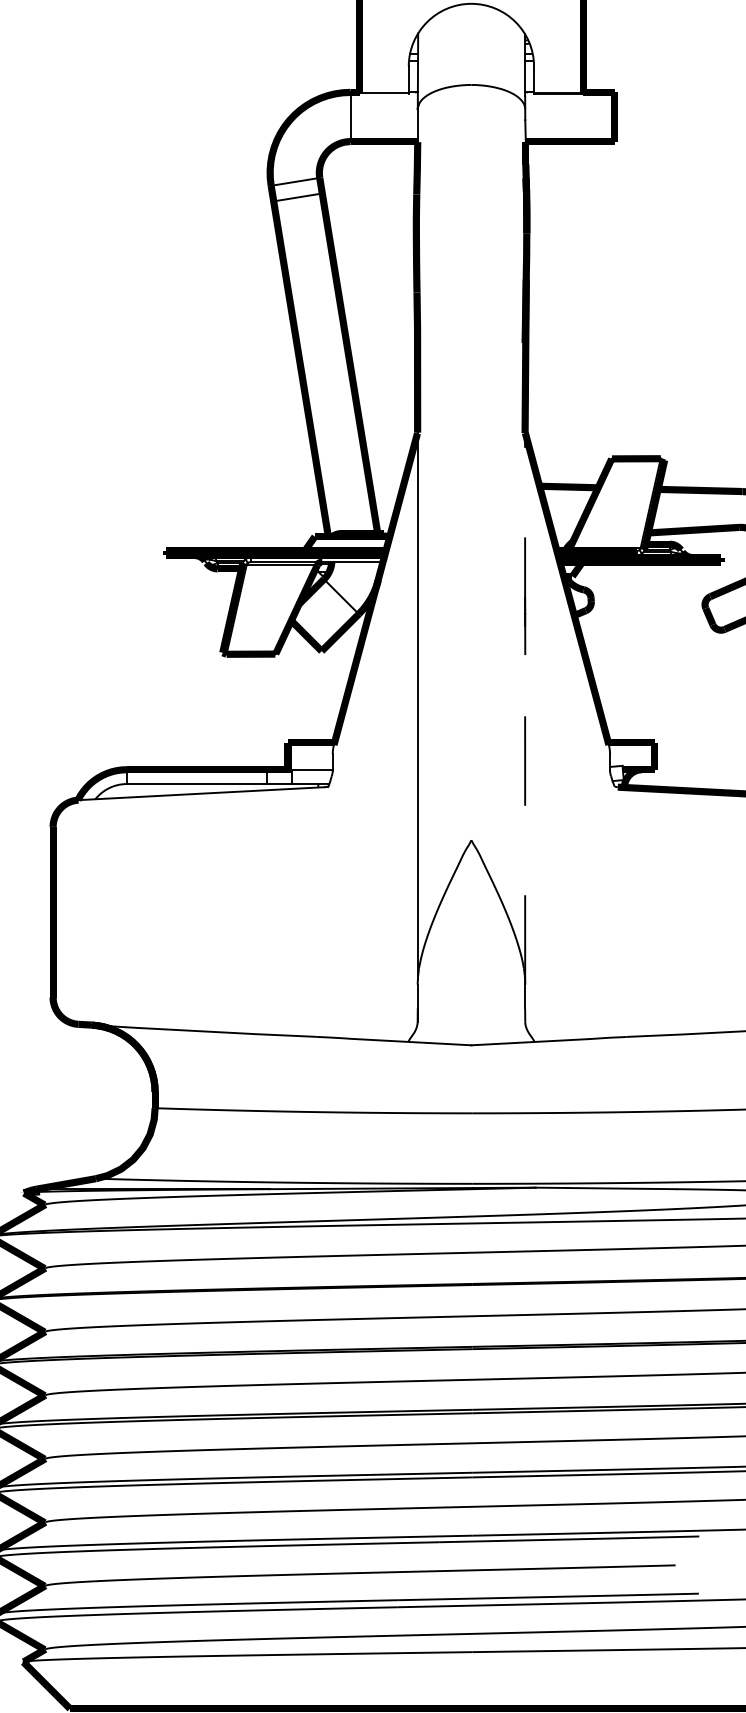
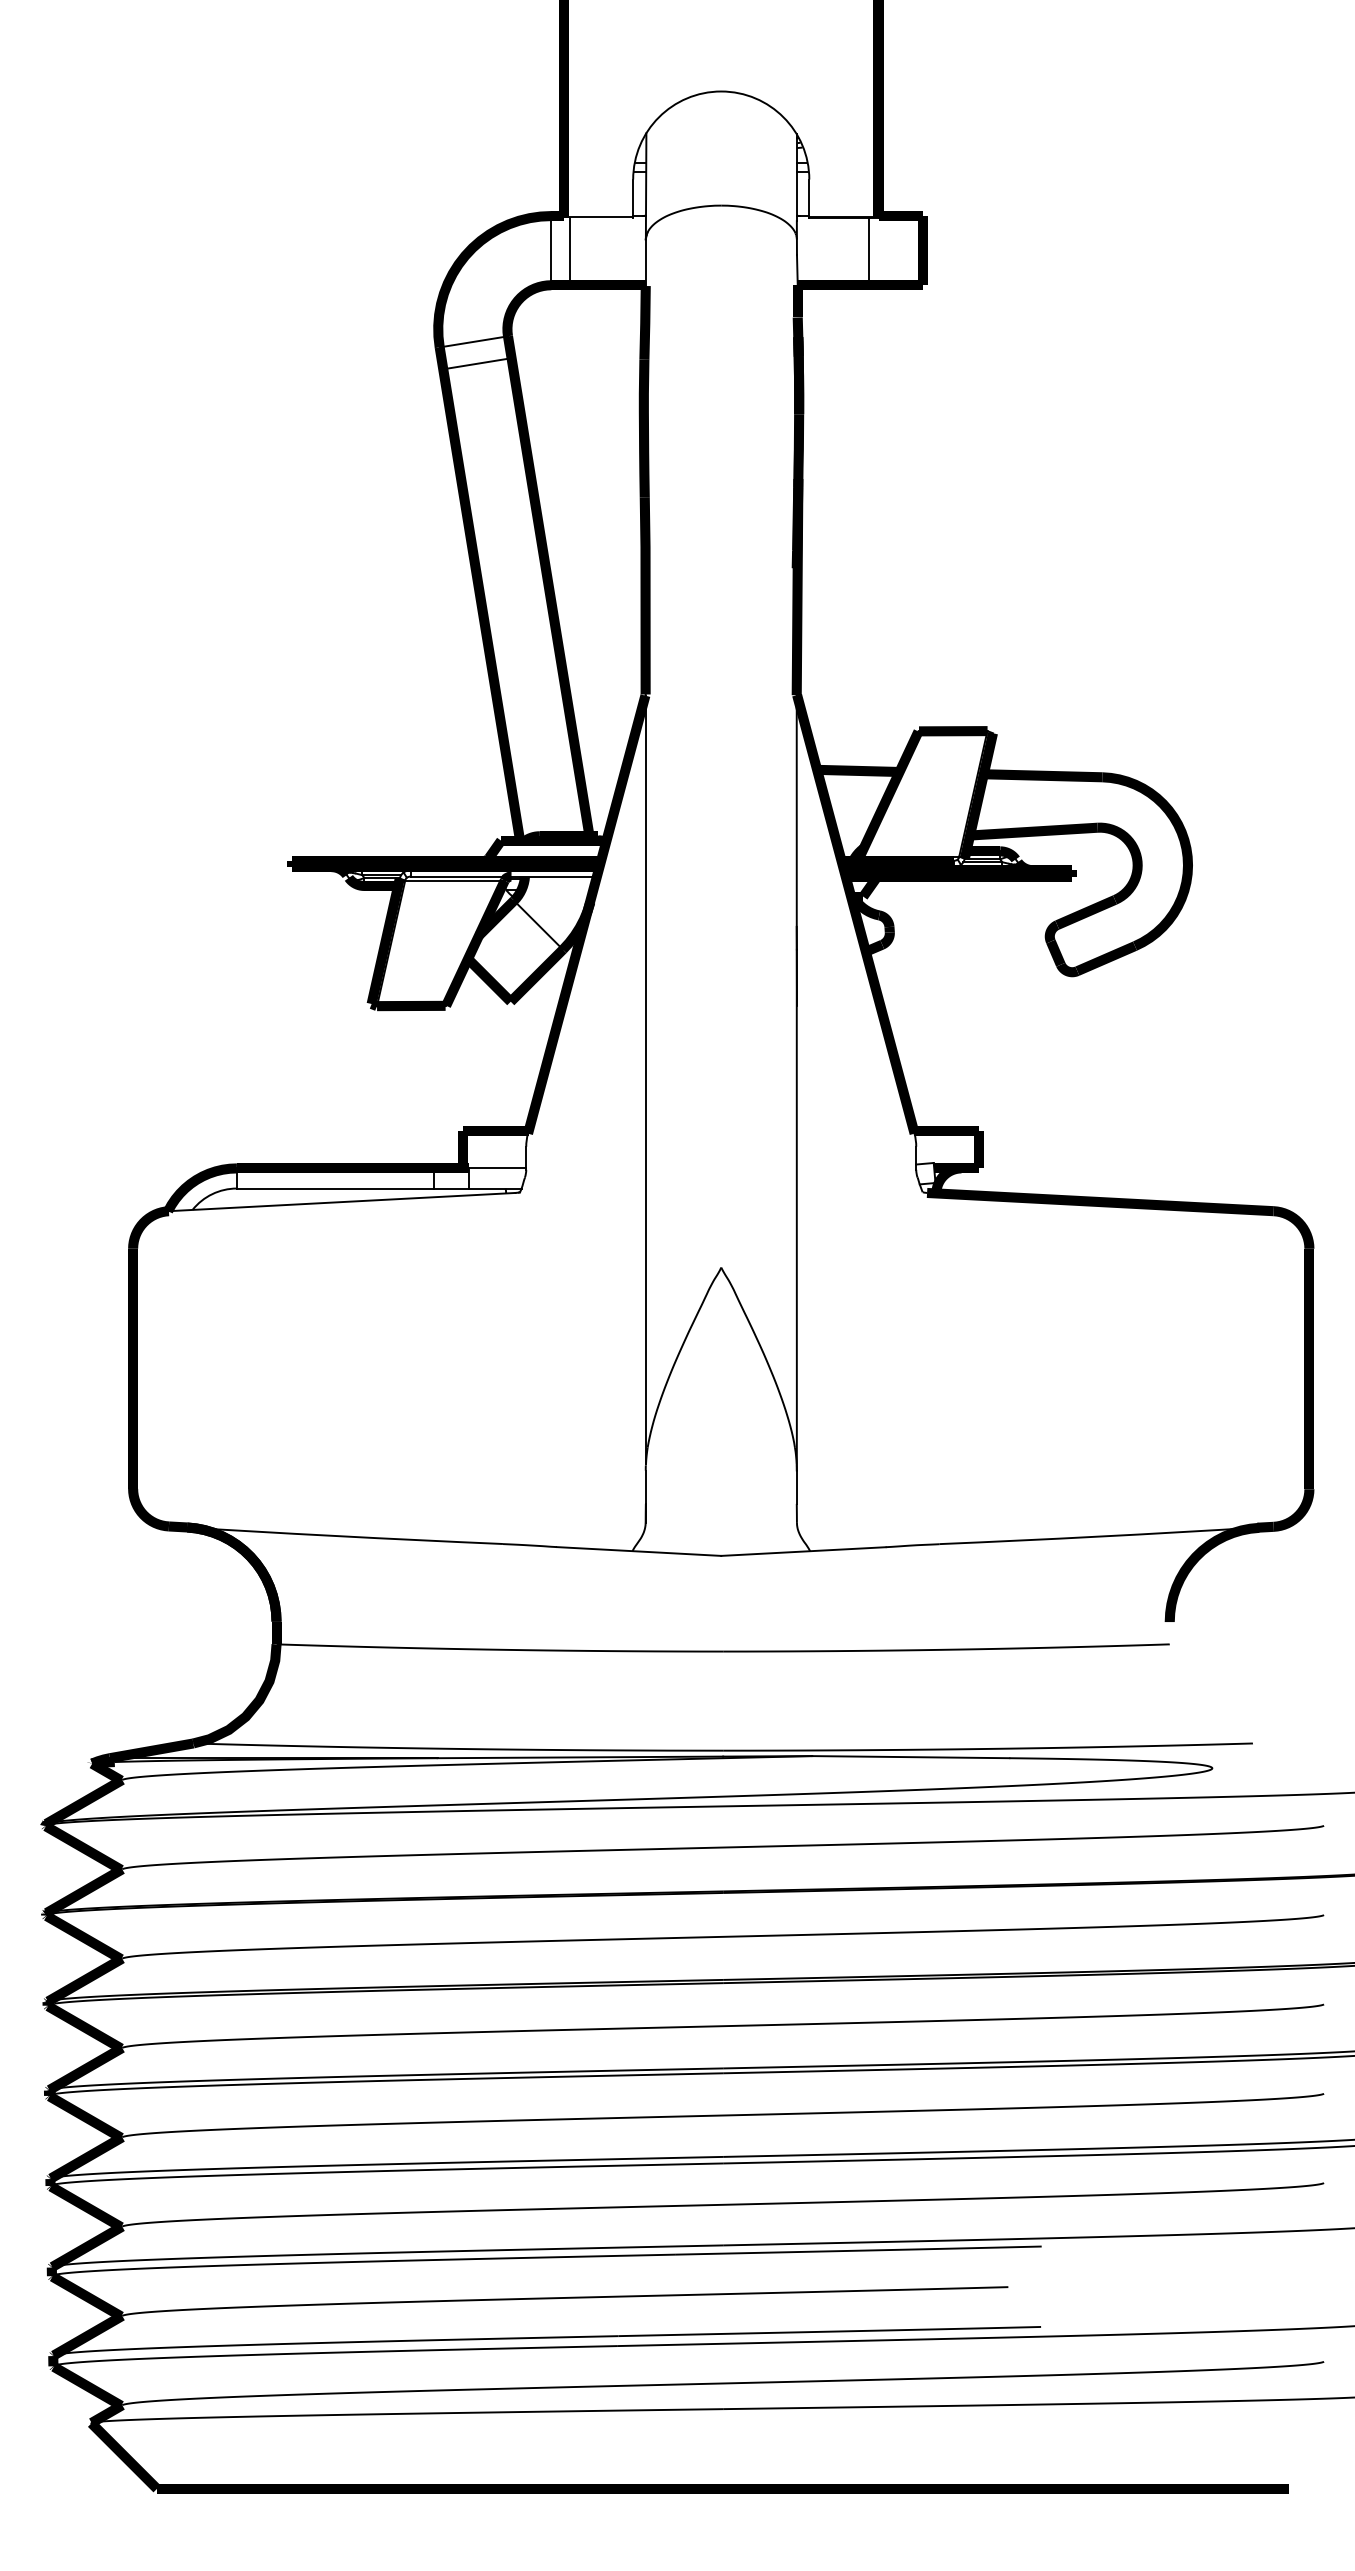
line: (364, 117) -> (570, 251), added
line: (576, 117) -> (868, 251), added
line: (524, 709) -> (796, 1083), dashed -> solid

